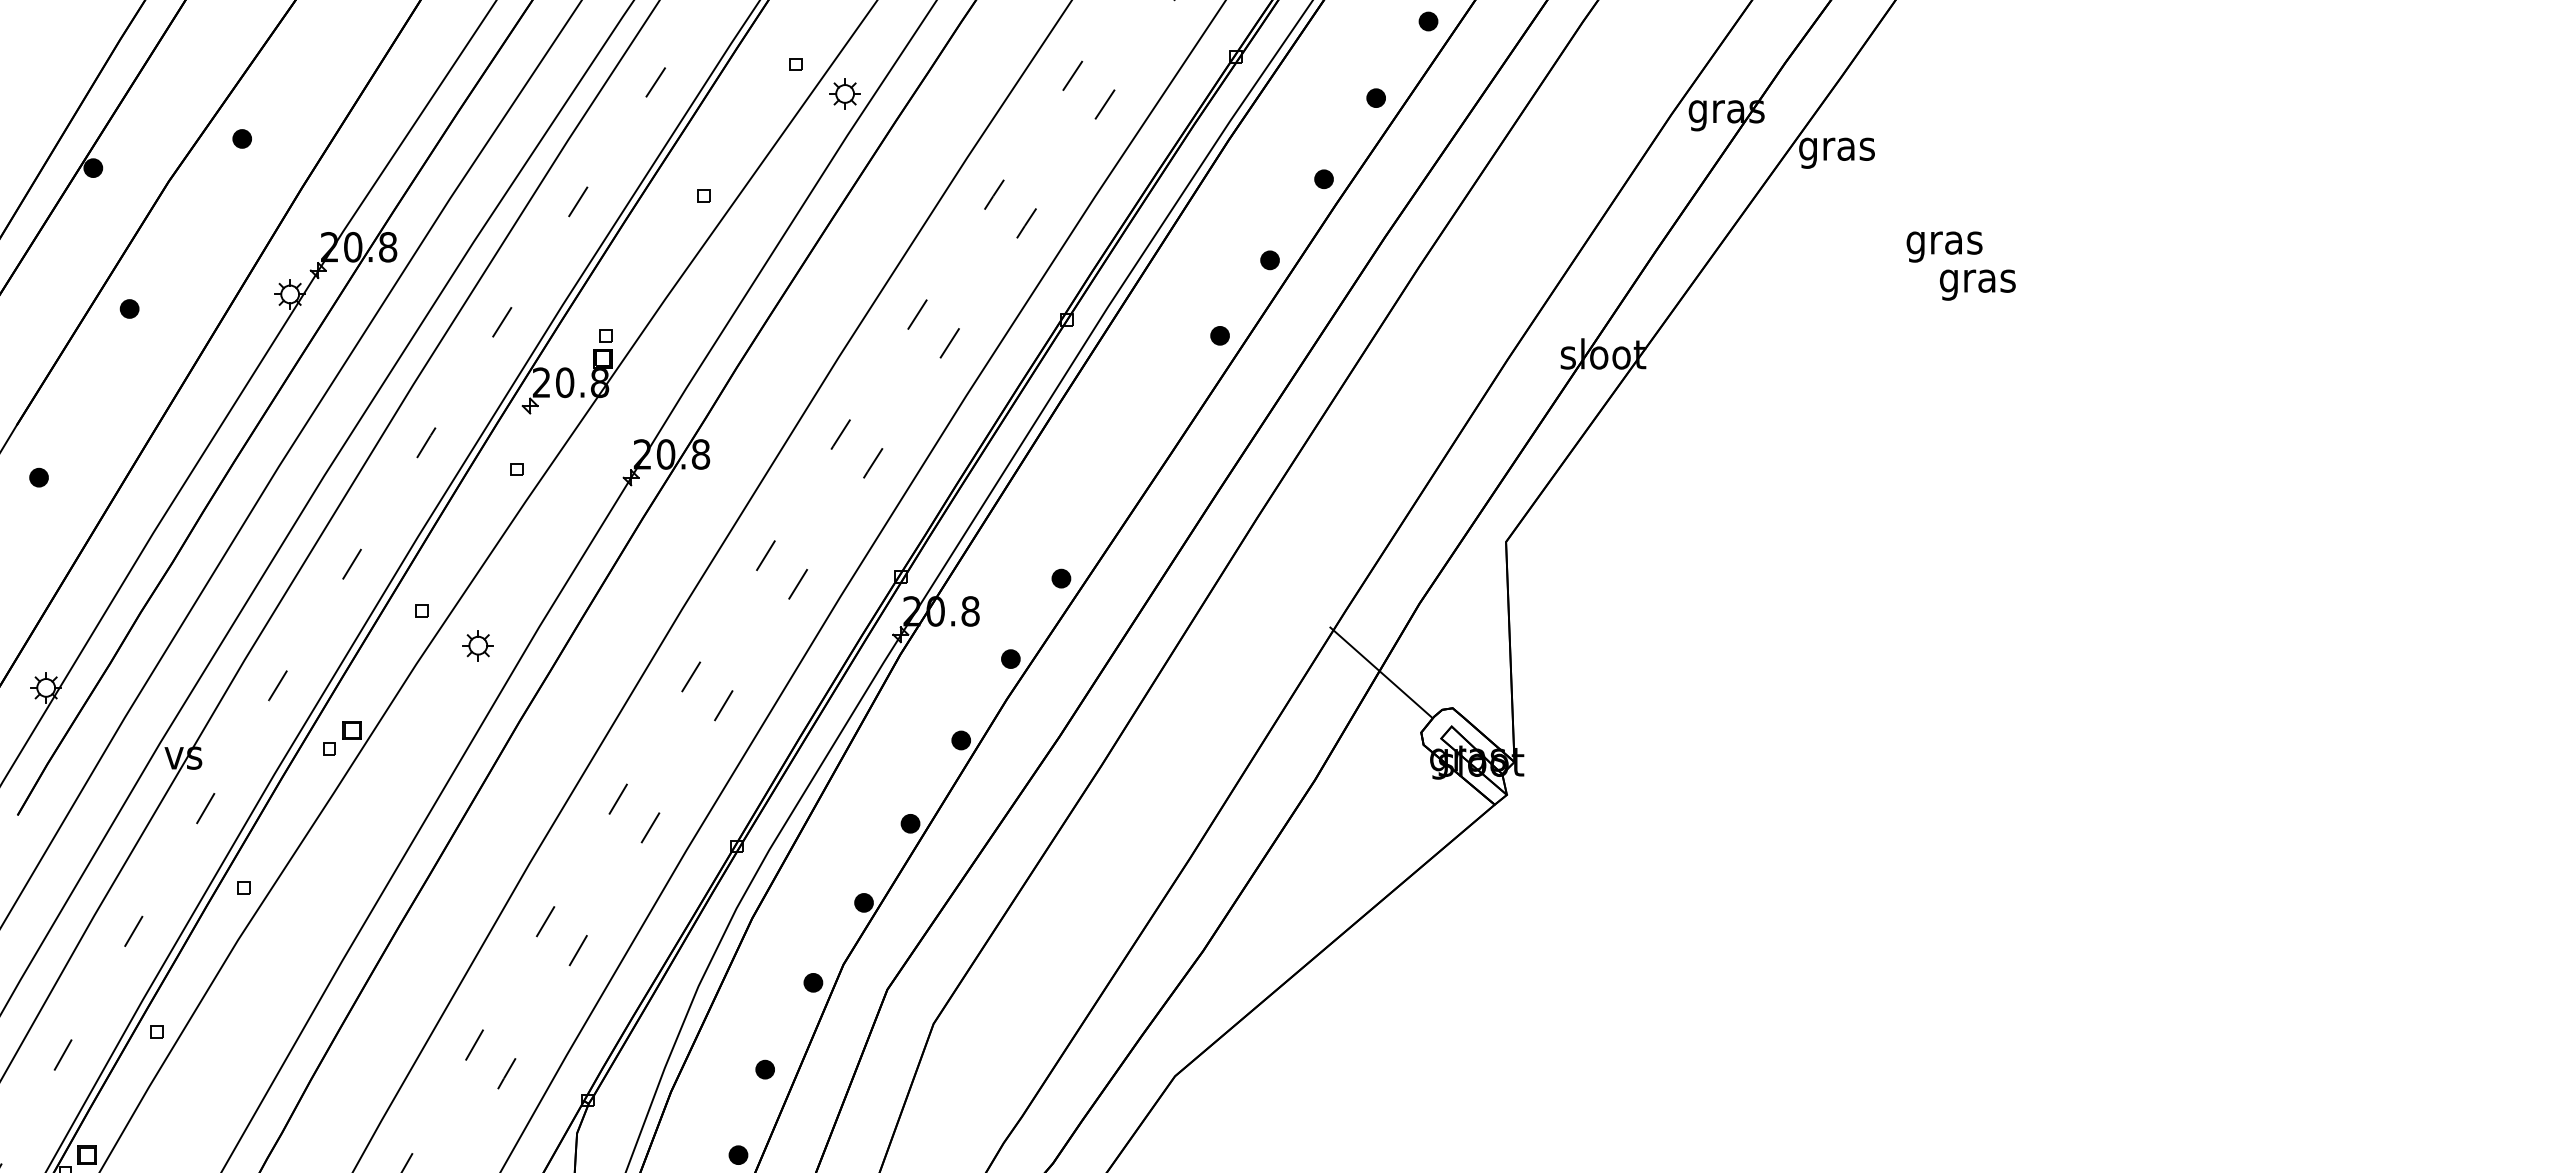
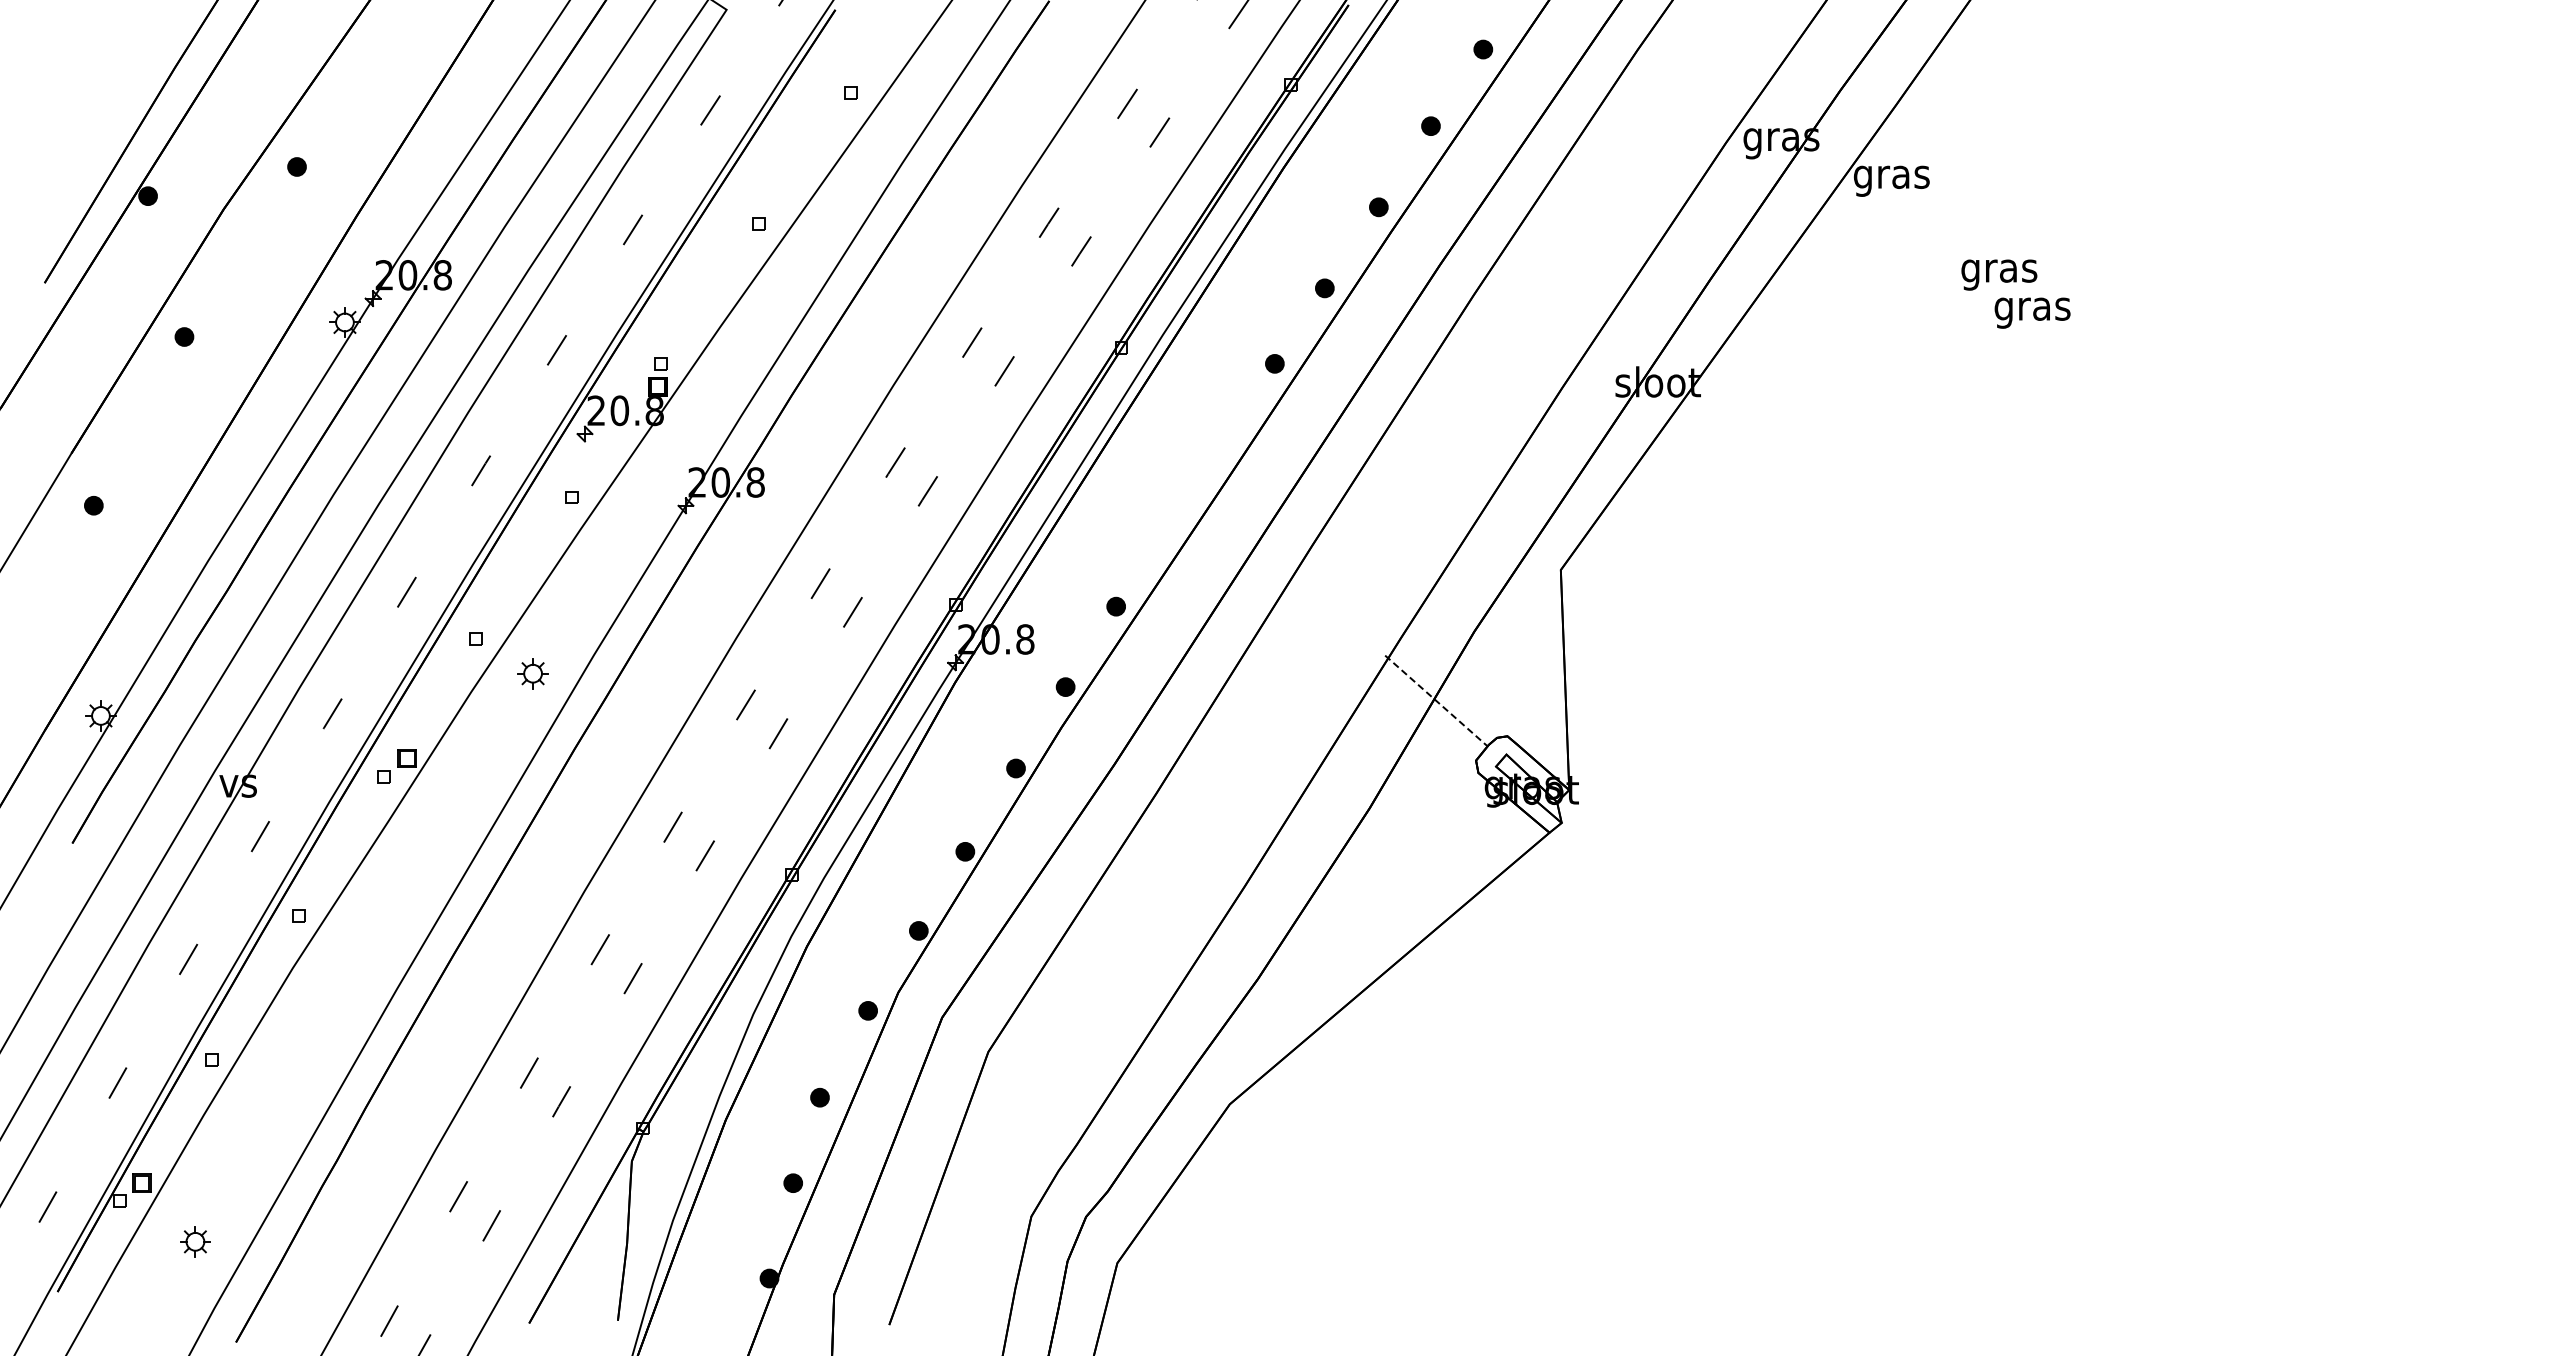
part: (844, 93) -> (899, 121), removed
line: (1381, 673) -> (1436, 701), solid -> dashed

